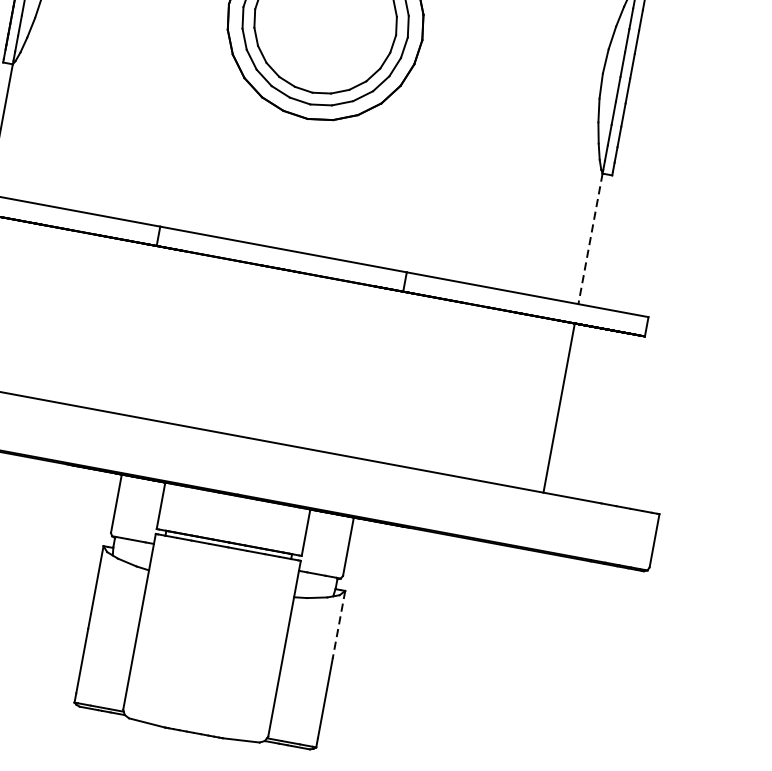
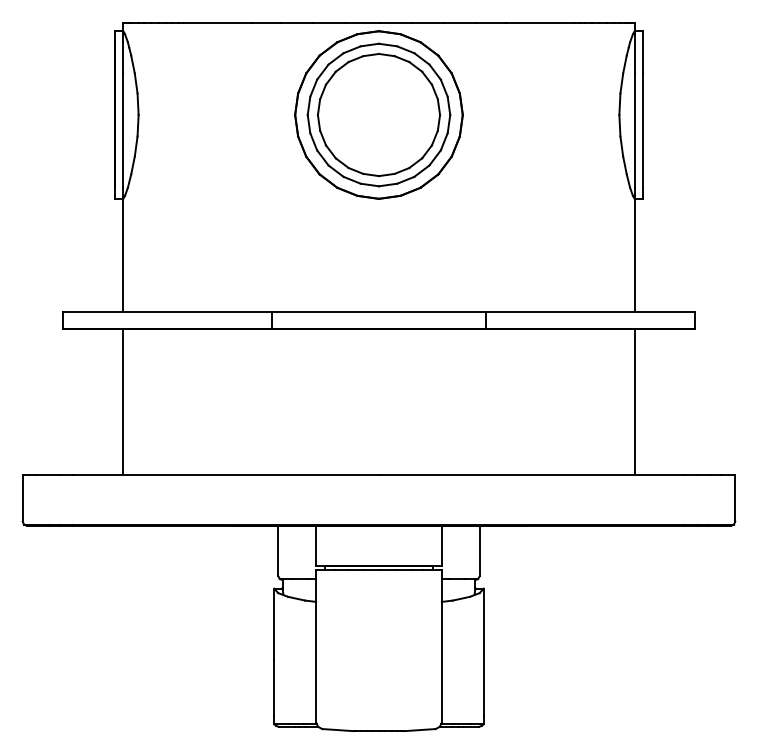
line: (590, 238) -> (634, 255), dashed -> solid
line: (338, 625) -> (483, 618), dashed -> solid

